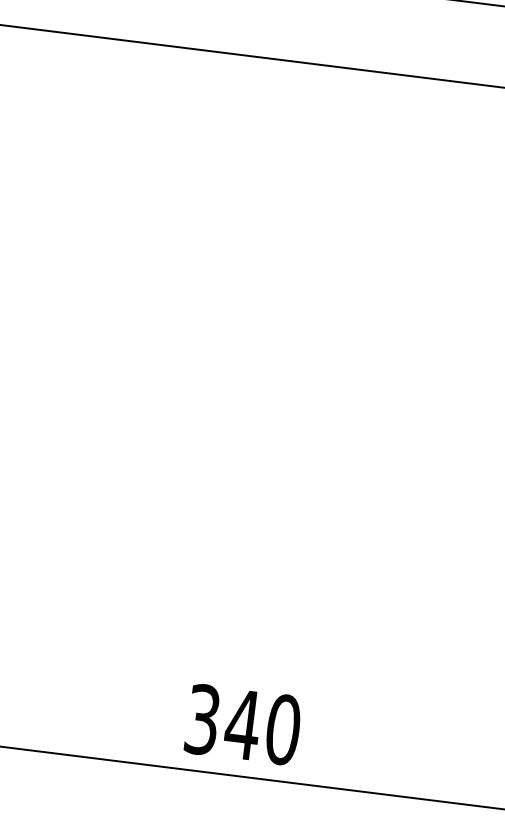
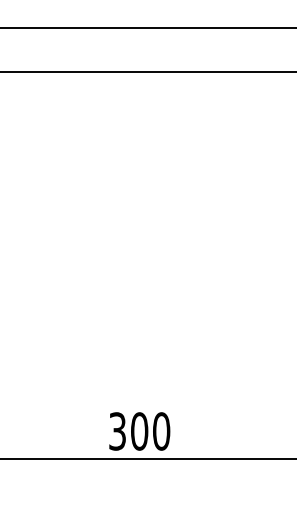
text: (242, 724) -> (139, 431), 340 -> 300

